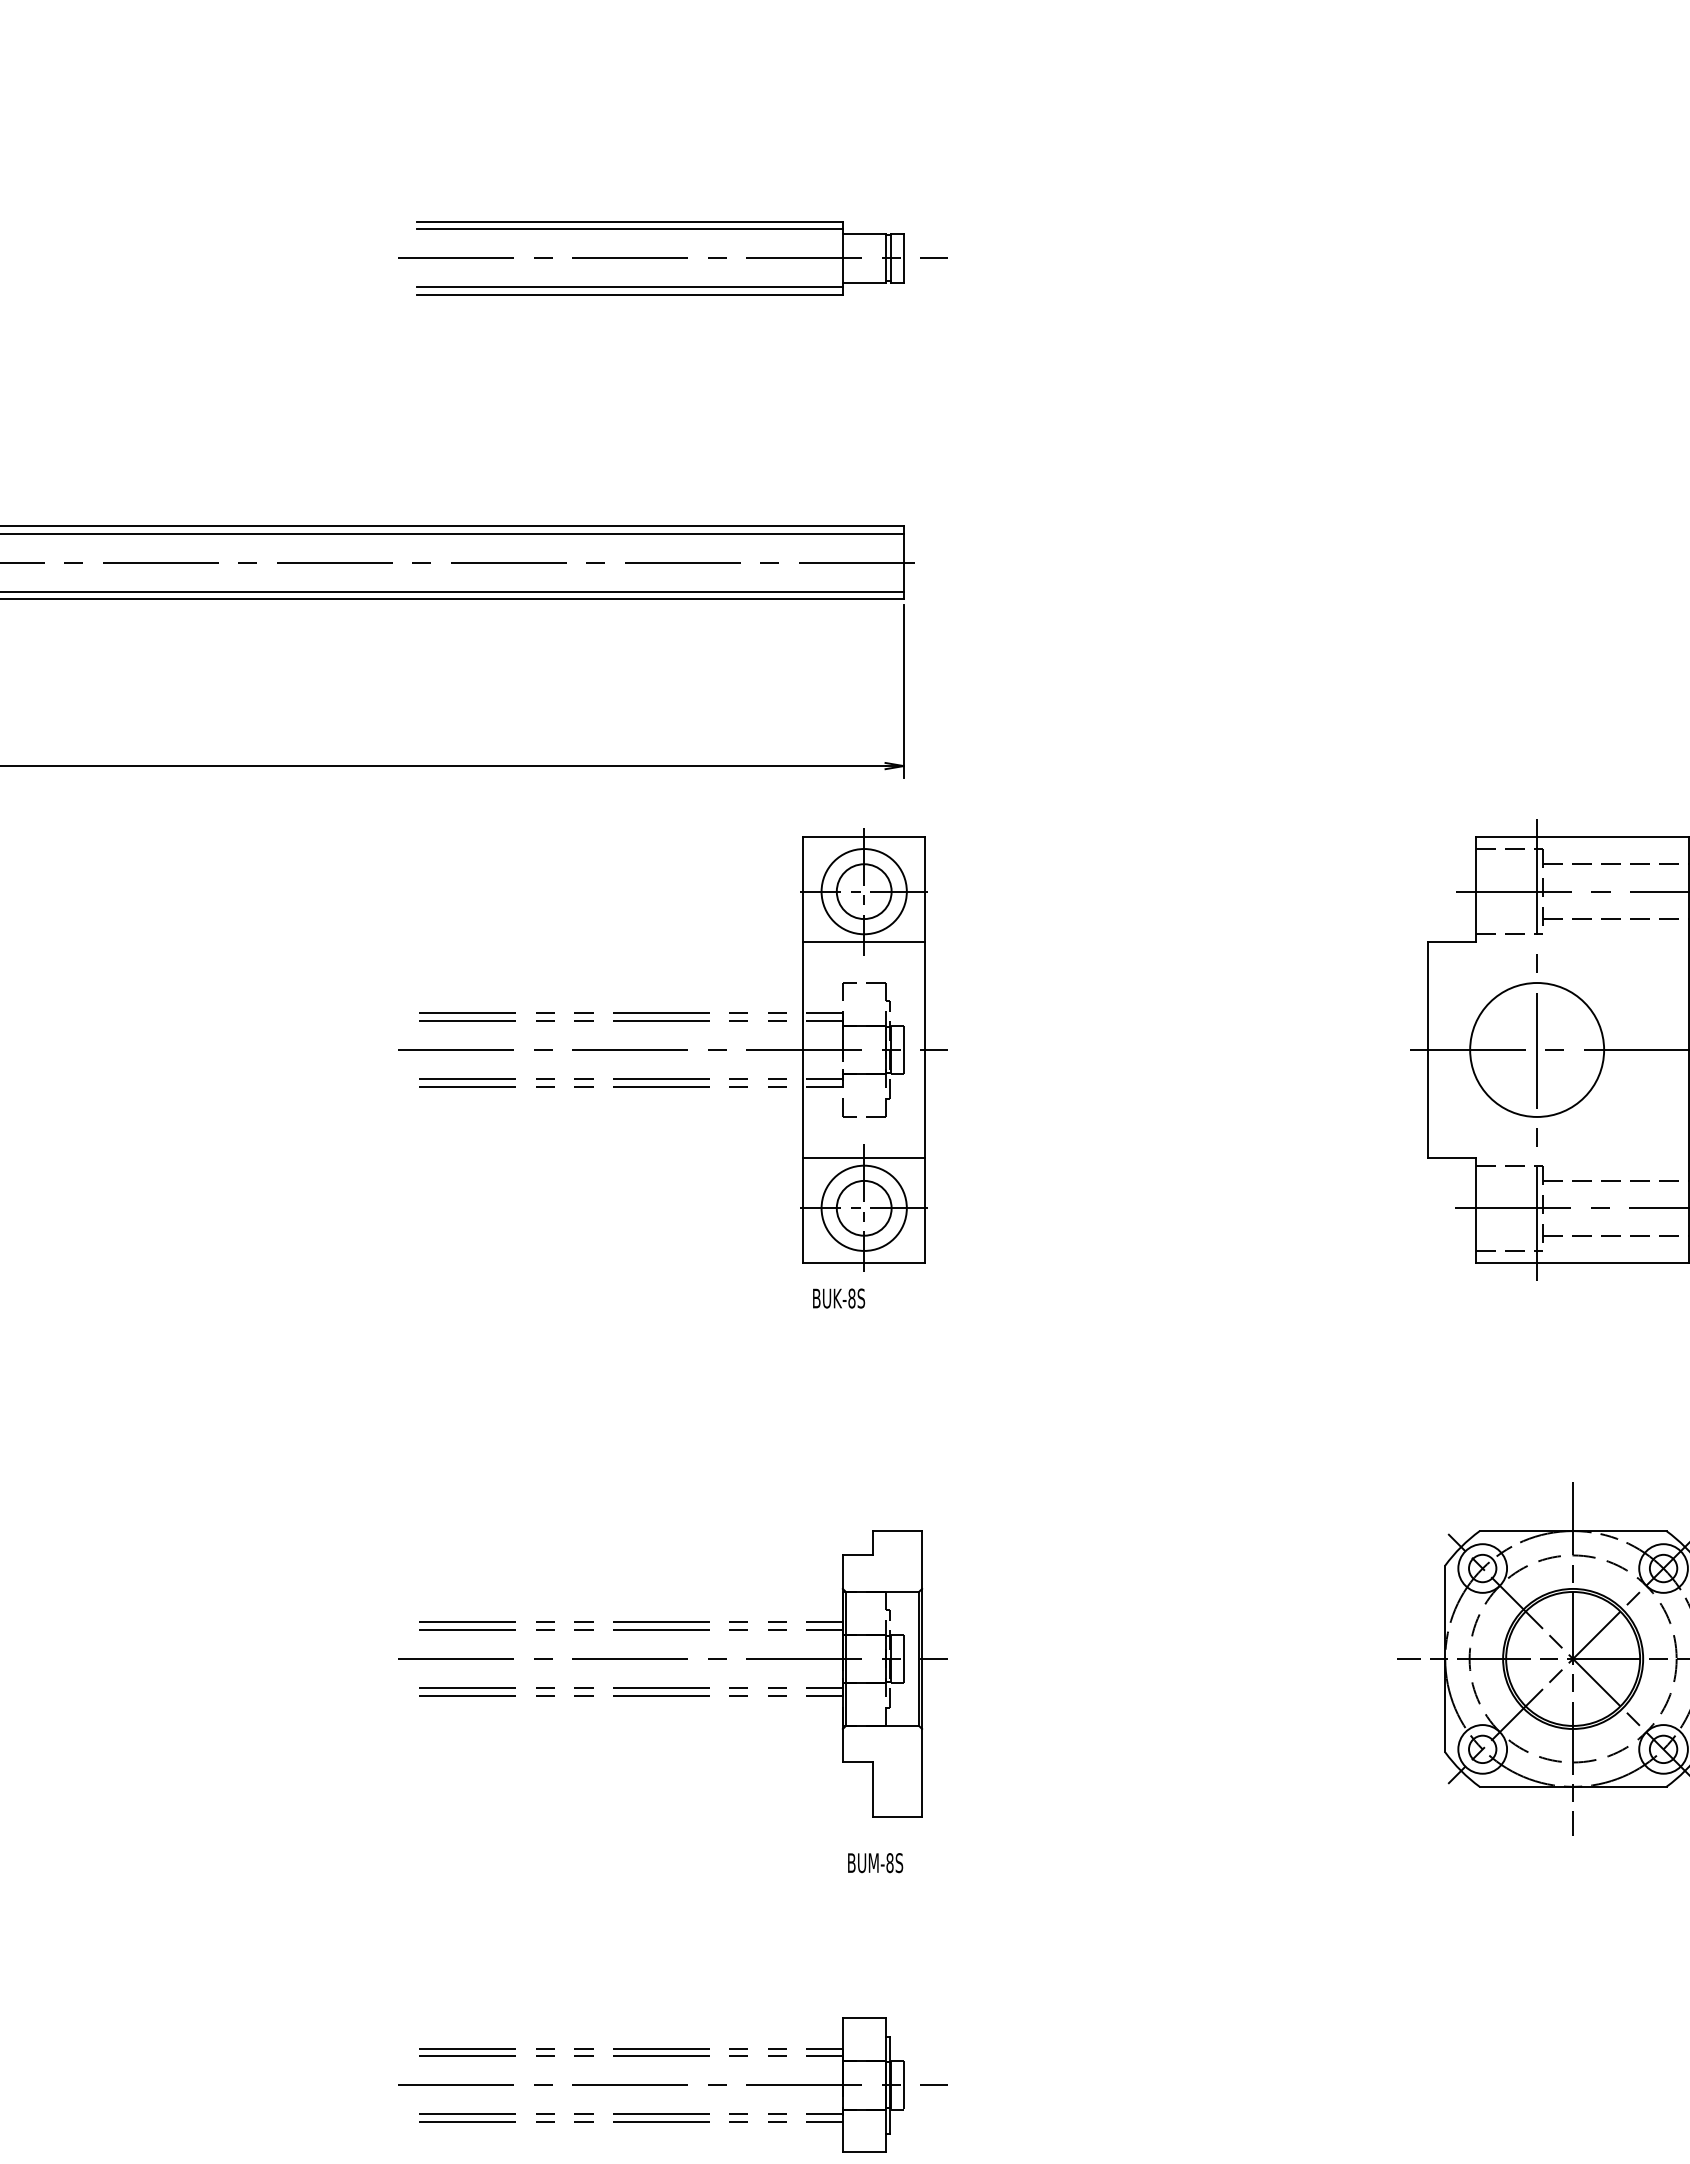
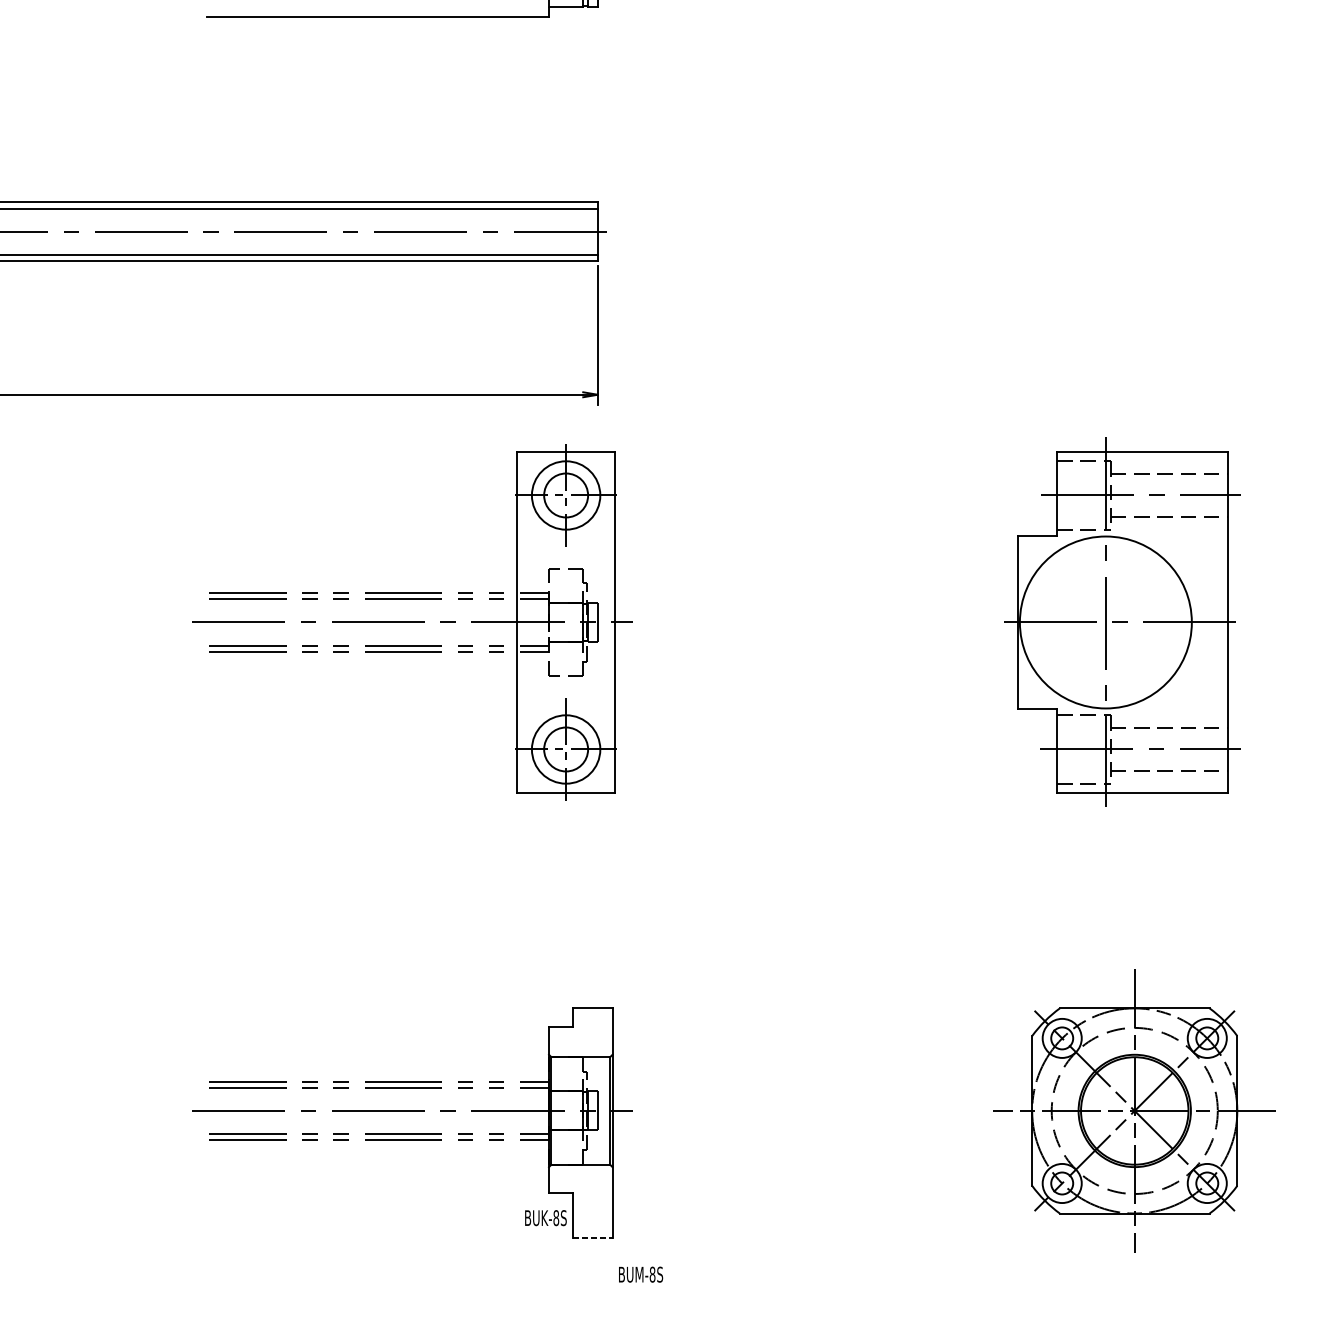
line: (629, 287) -> (377, 10), removed
line: (864, 941) -> (566, 535), removed
circle: (1537, 1049) -> (1106, 622), size x1.6
line: (864, 1158) -> (566, 709), removed
text: (839, 1298) -> (546, 1218), moved
line: (898, 1817) -> (593, 1238), solid -> dashed
text: (875, 1863) -> (640, 1275), moved

